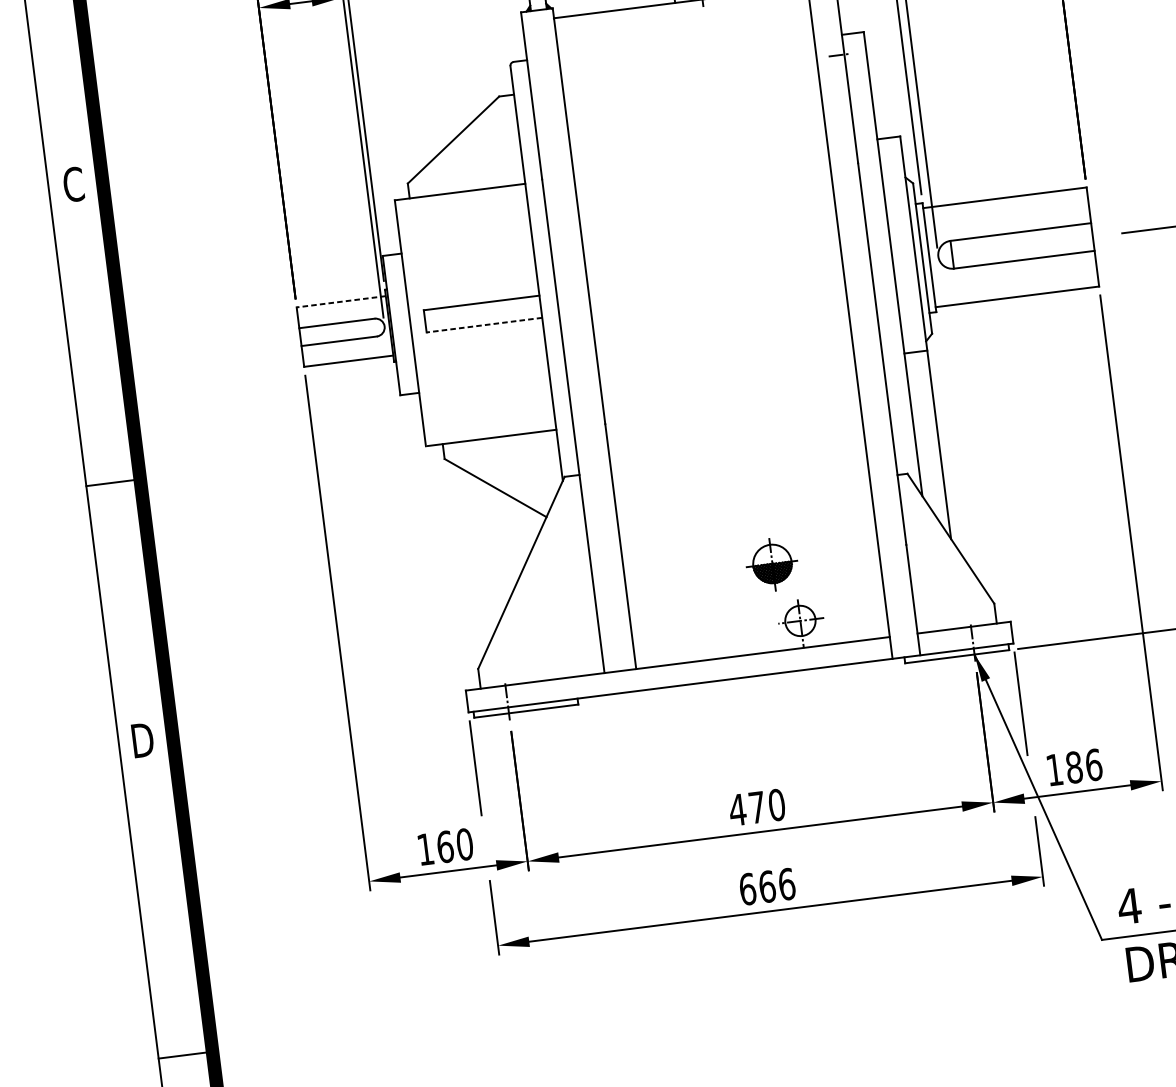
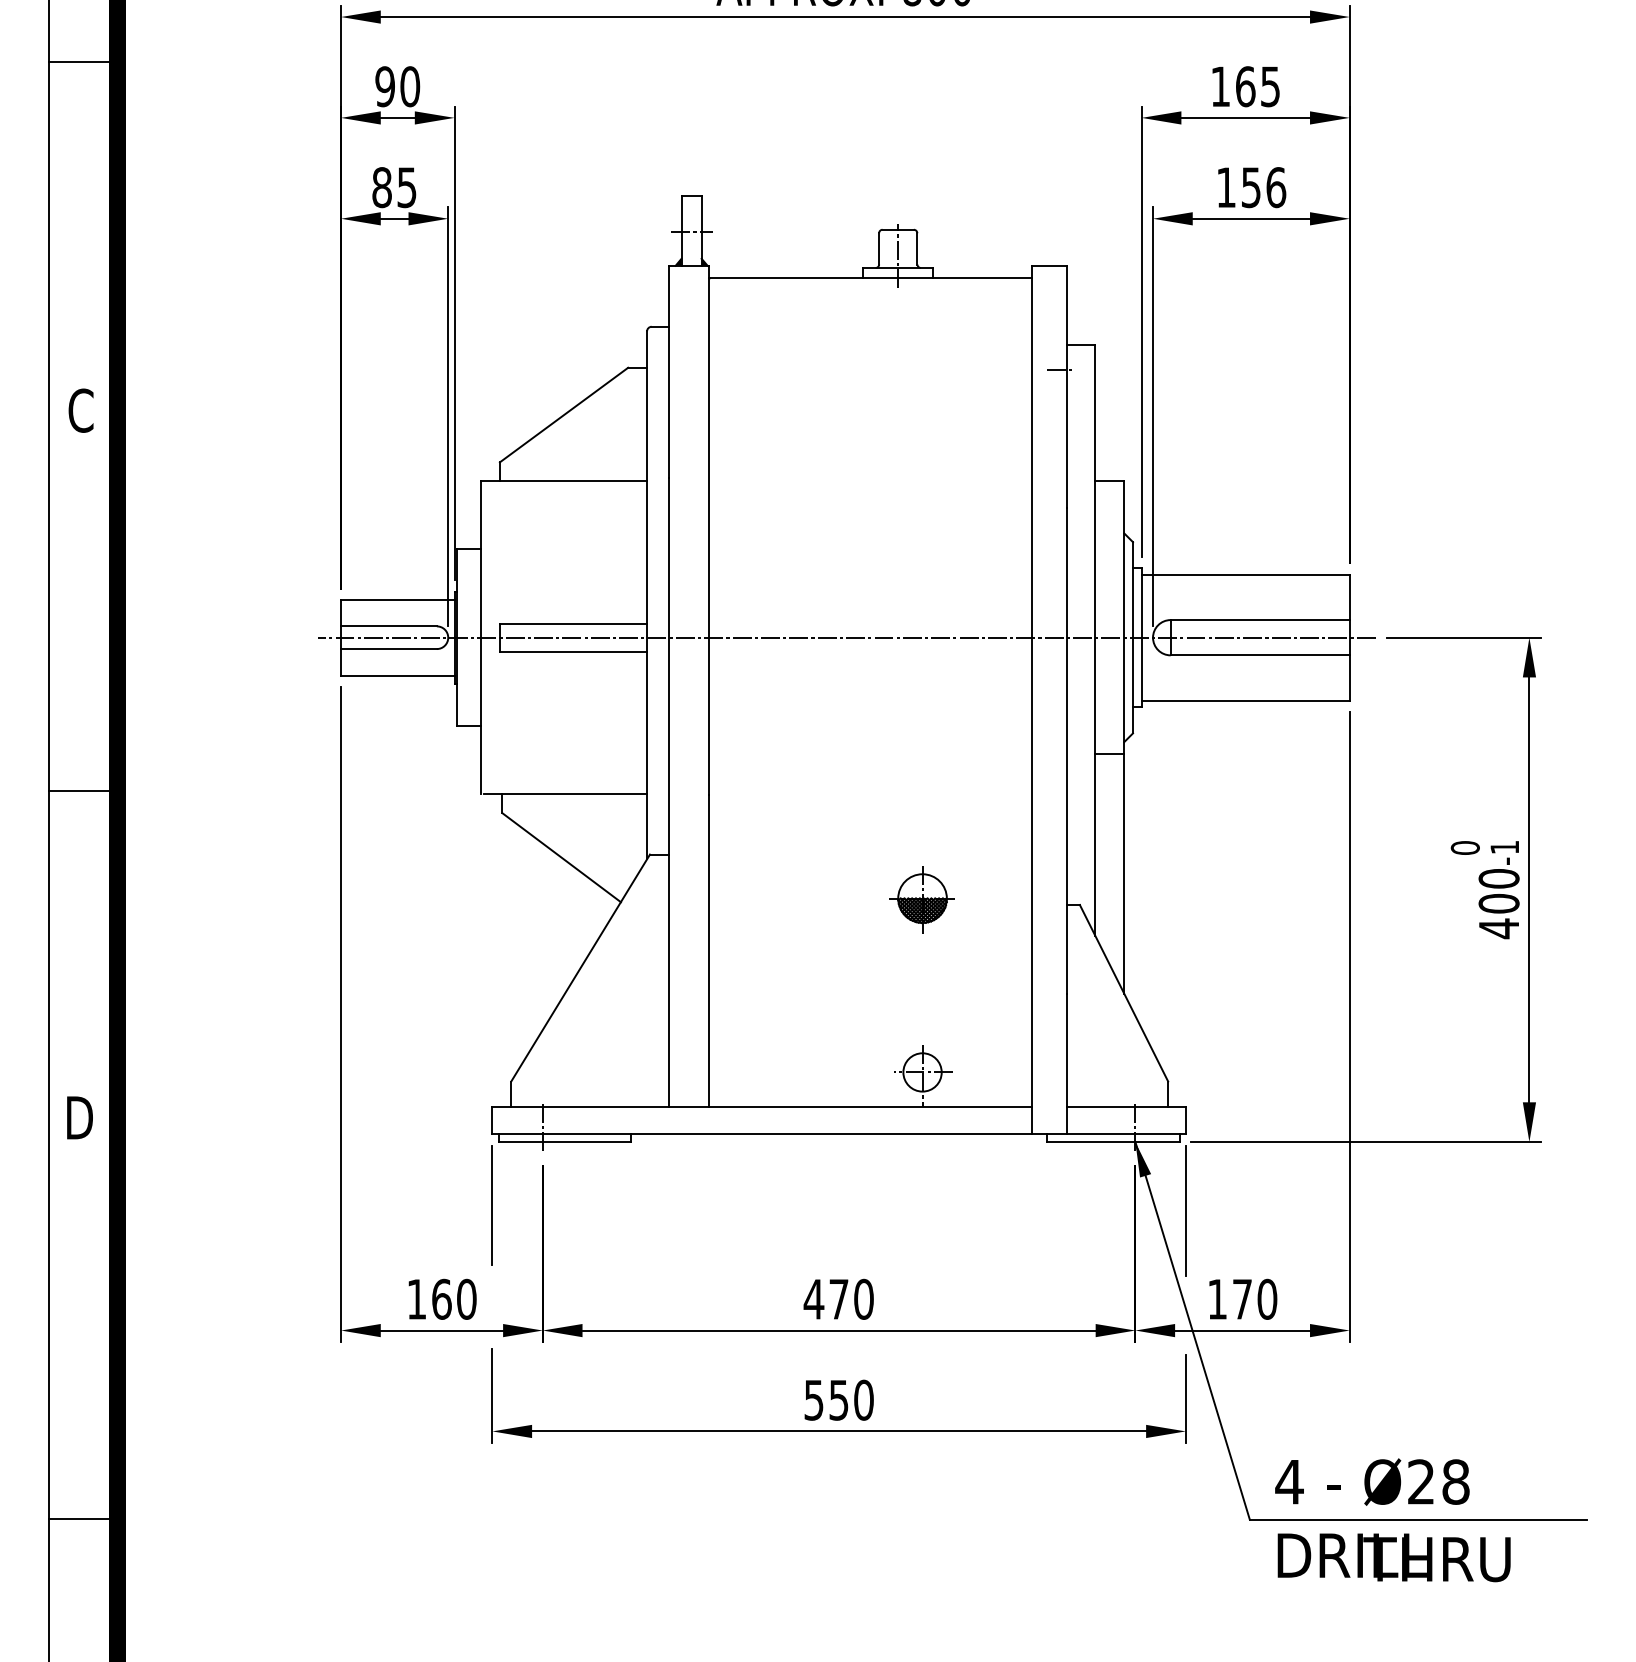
line: (697, 286) -> (846, 637), added
line: (340, 301) -> (397, 599), dashed -> solid
line: (484, 324) -> (573, 651), dashed -> solid
part: (771, 564) -> (921, 899), moved
text: (1083, 765) -> (1254, 1298), 186 -> 170
text: (766, 886) -> (838, 1399), 666 -> 550

